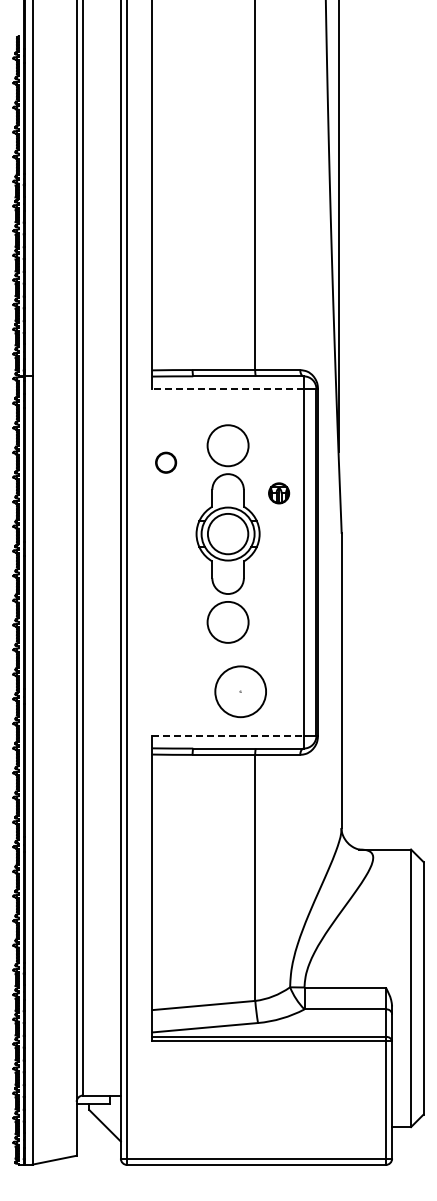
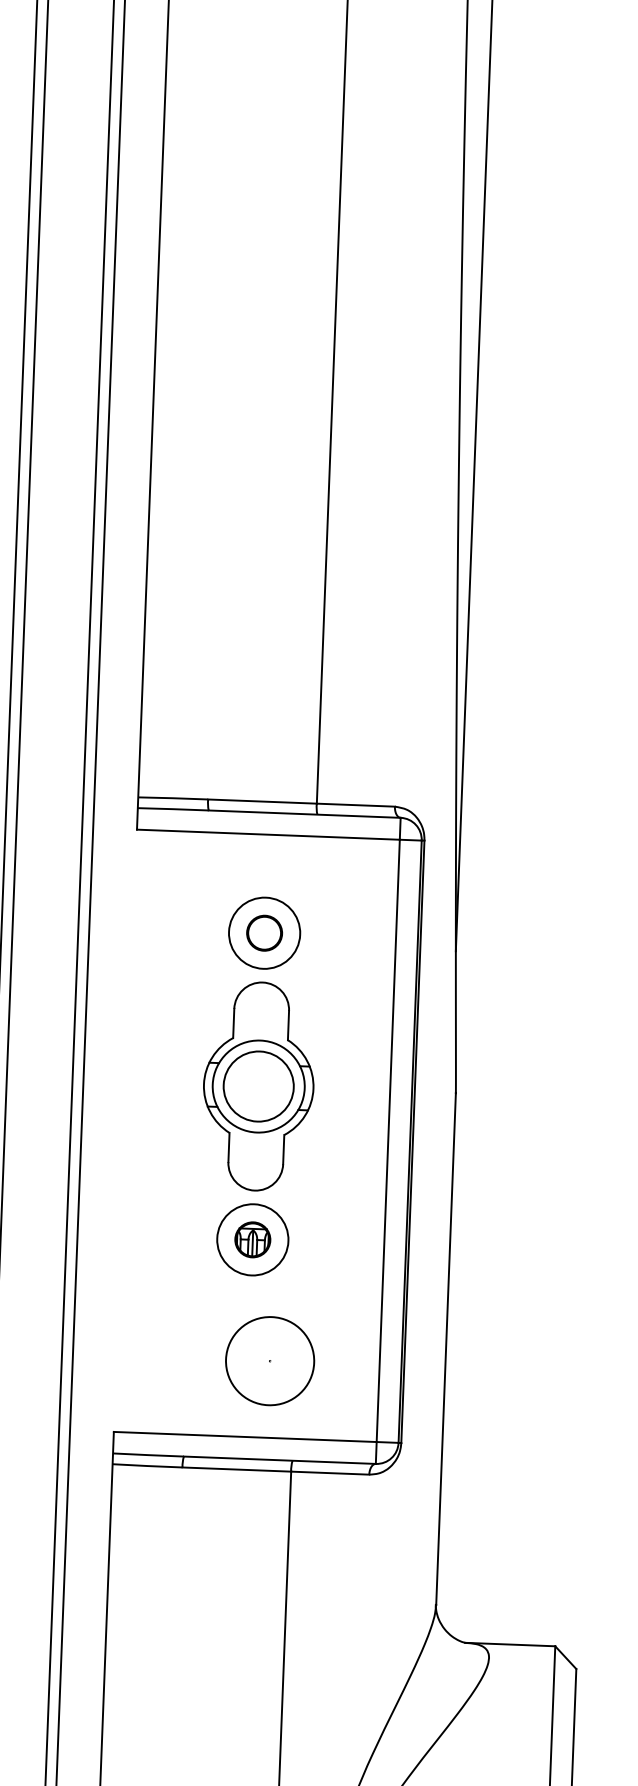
line: (228, 388) -> (269, 833), dashed -> solid
circle: (166, 462) -> (265, 932), moved
part: (279, 493) -> (253, 1240), moved
line: (228, 735) -> (245, 1436), dashed -> solid

